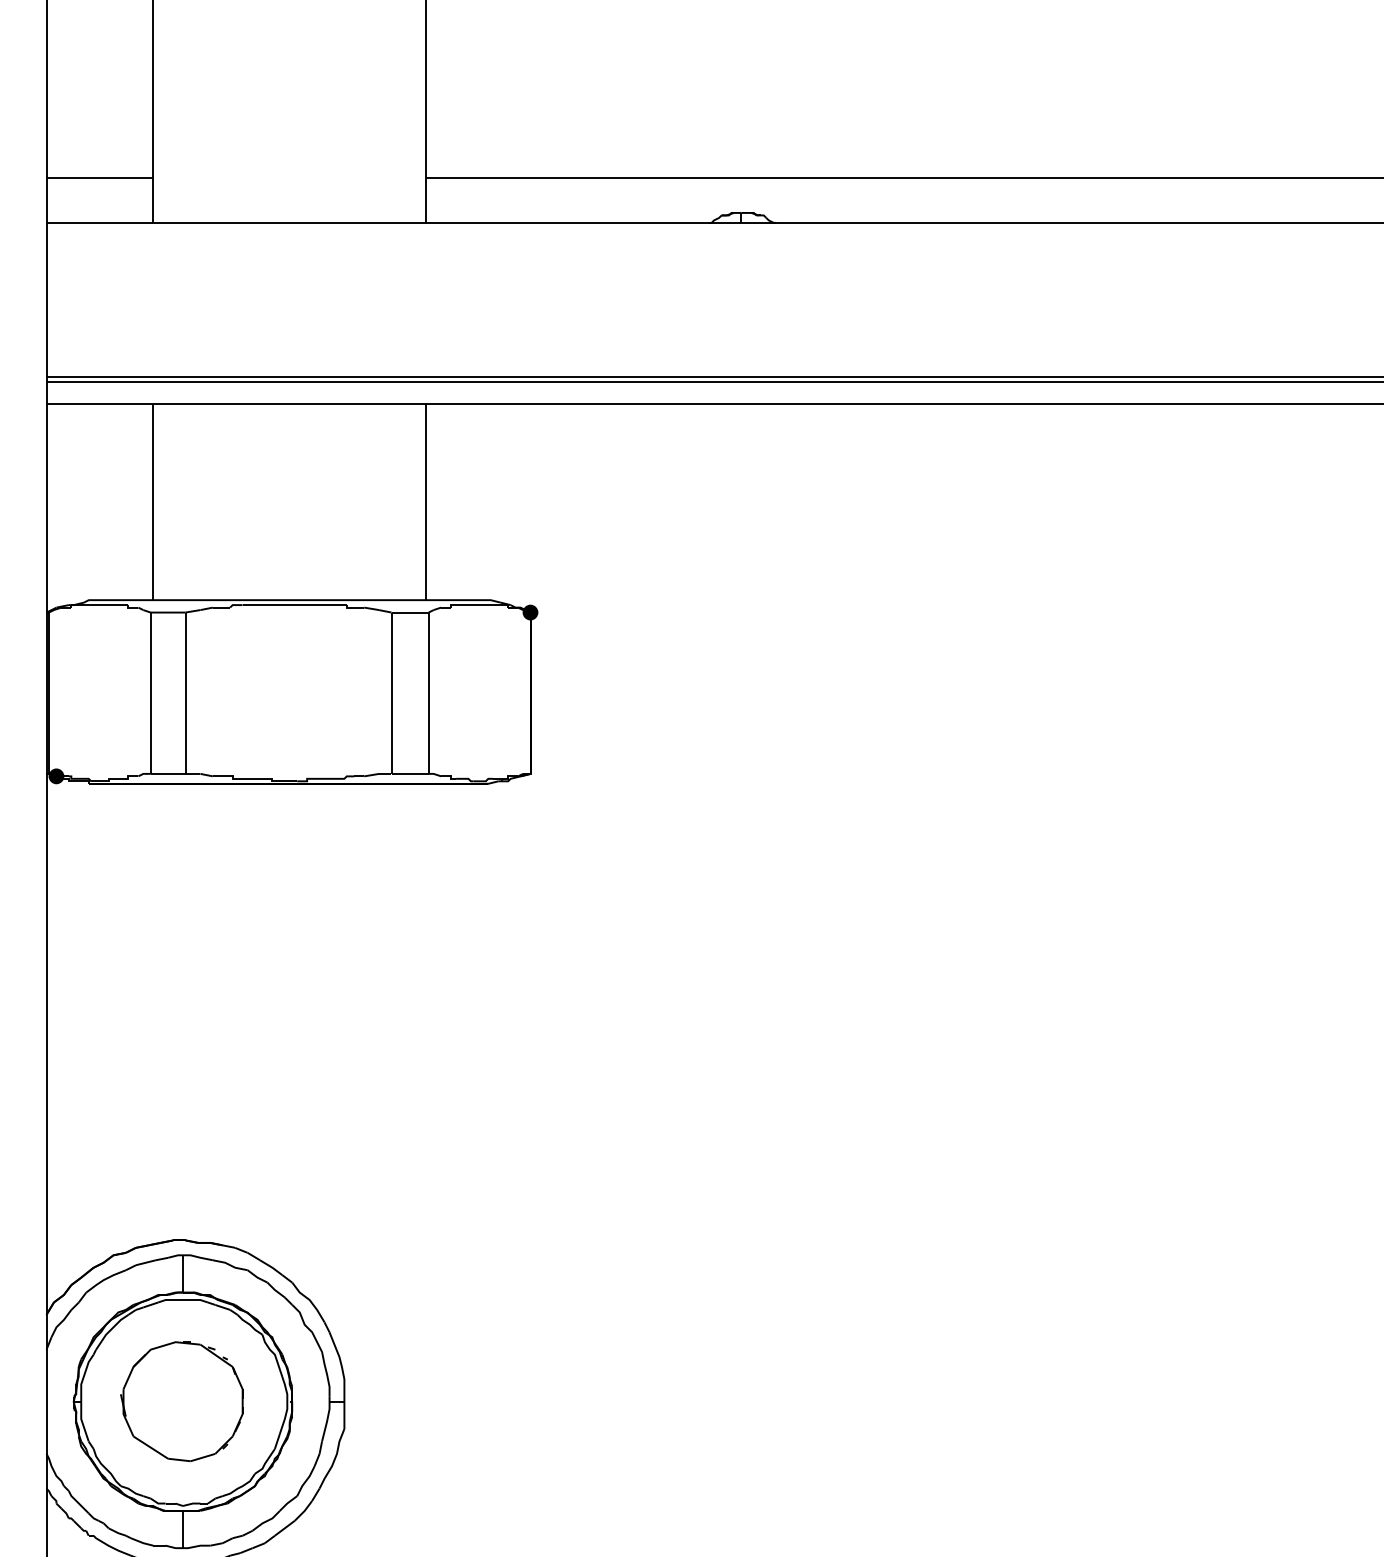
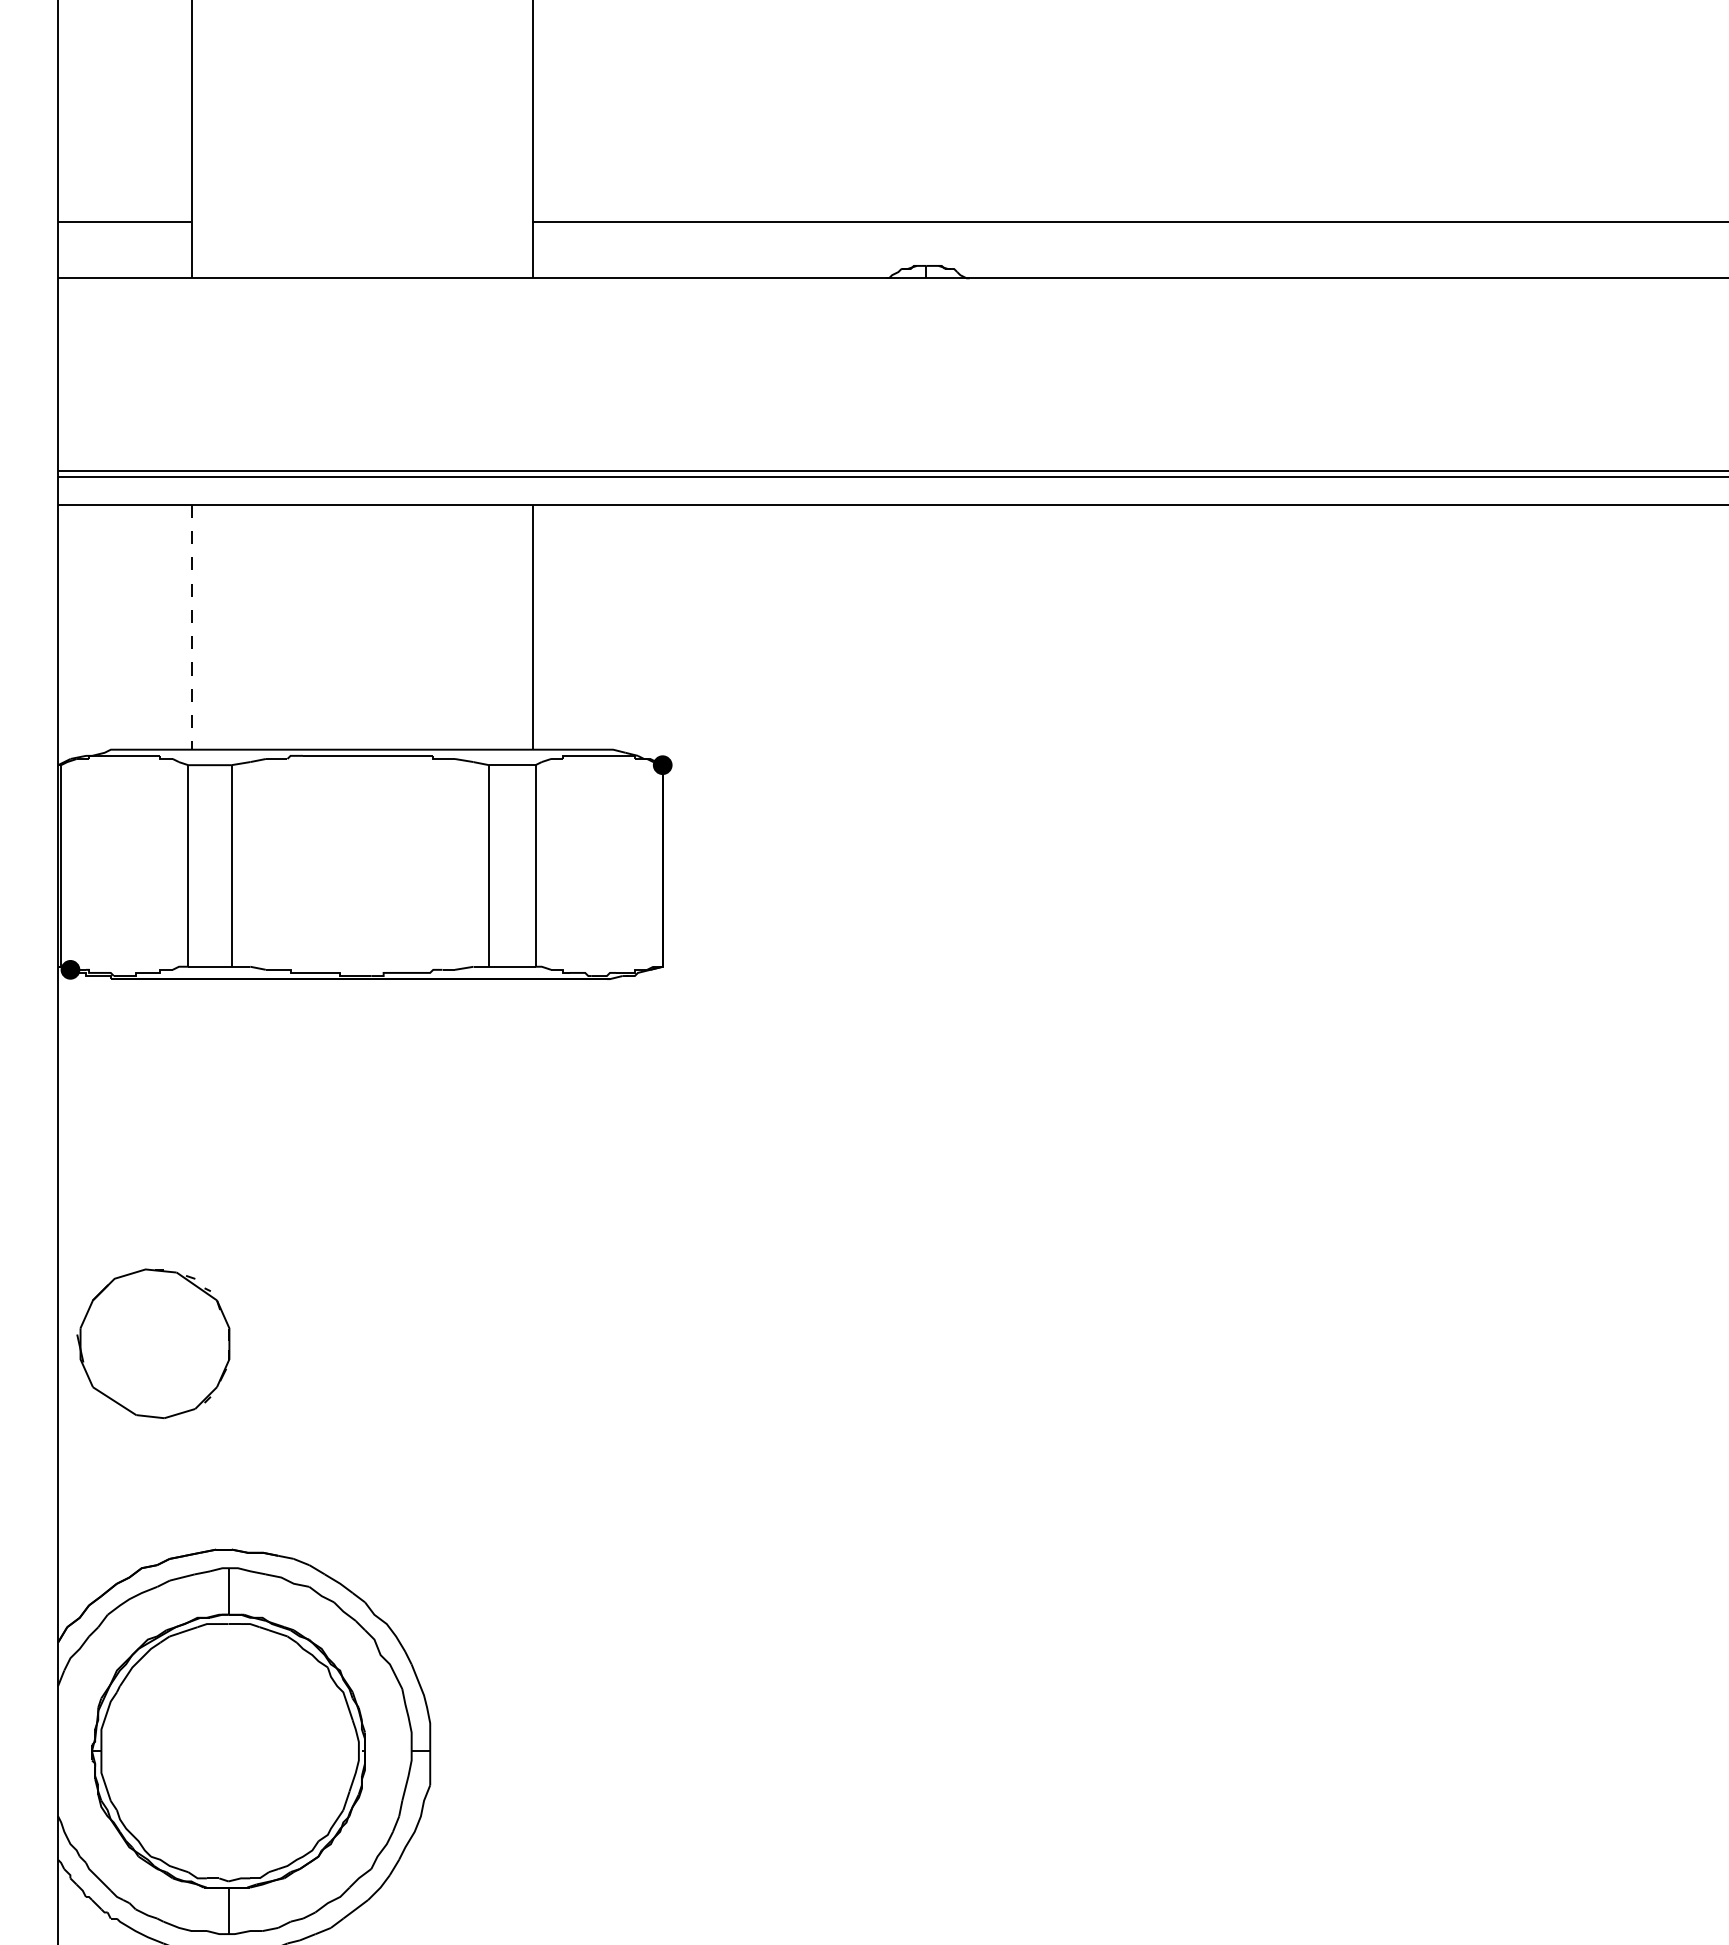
line: (153, 502) -> (191, 627), solid -> dashed
part: (181, 1401) -> (152, 1343), moved

